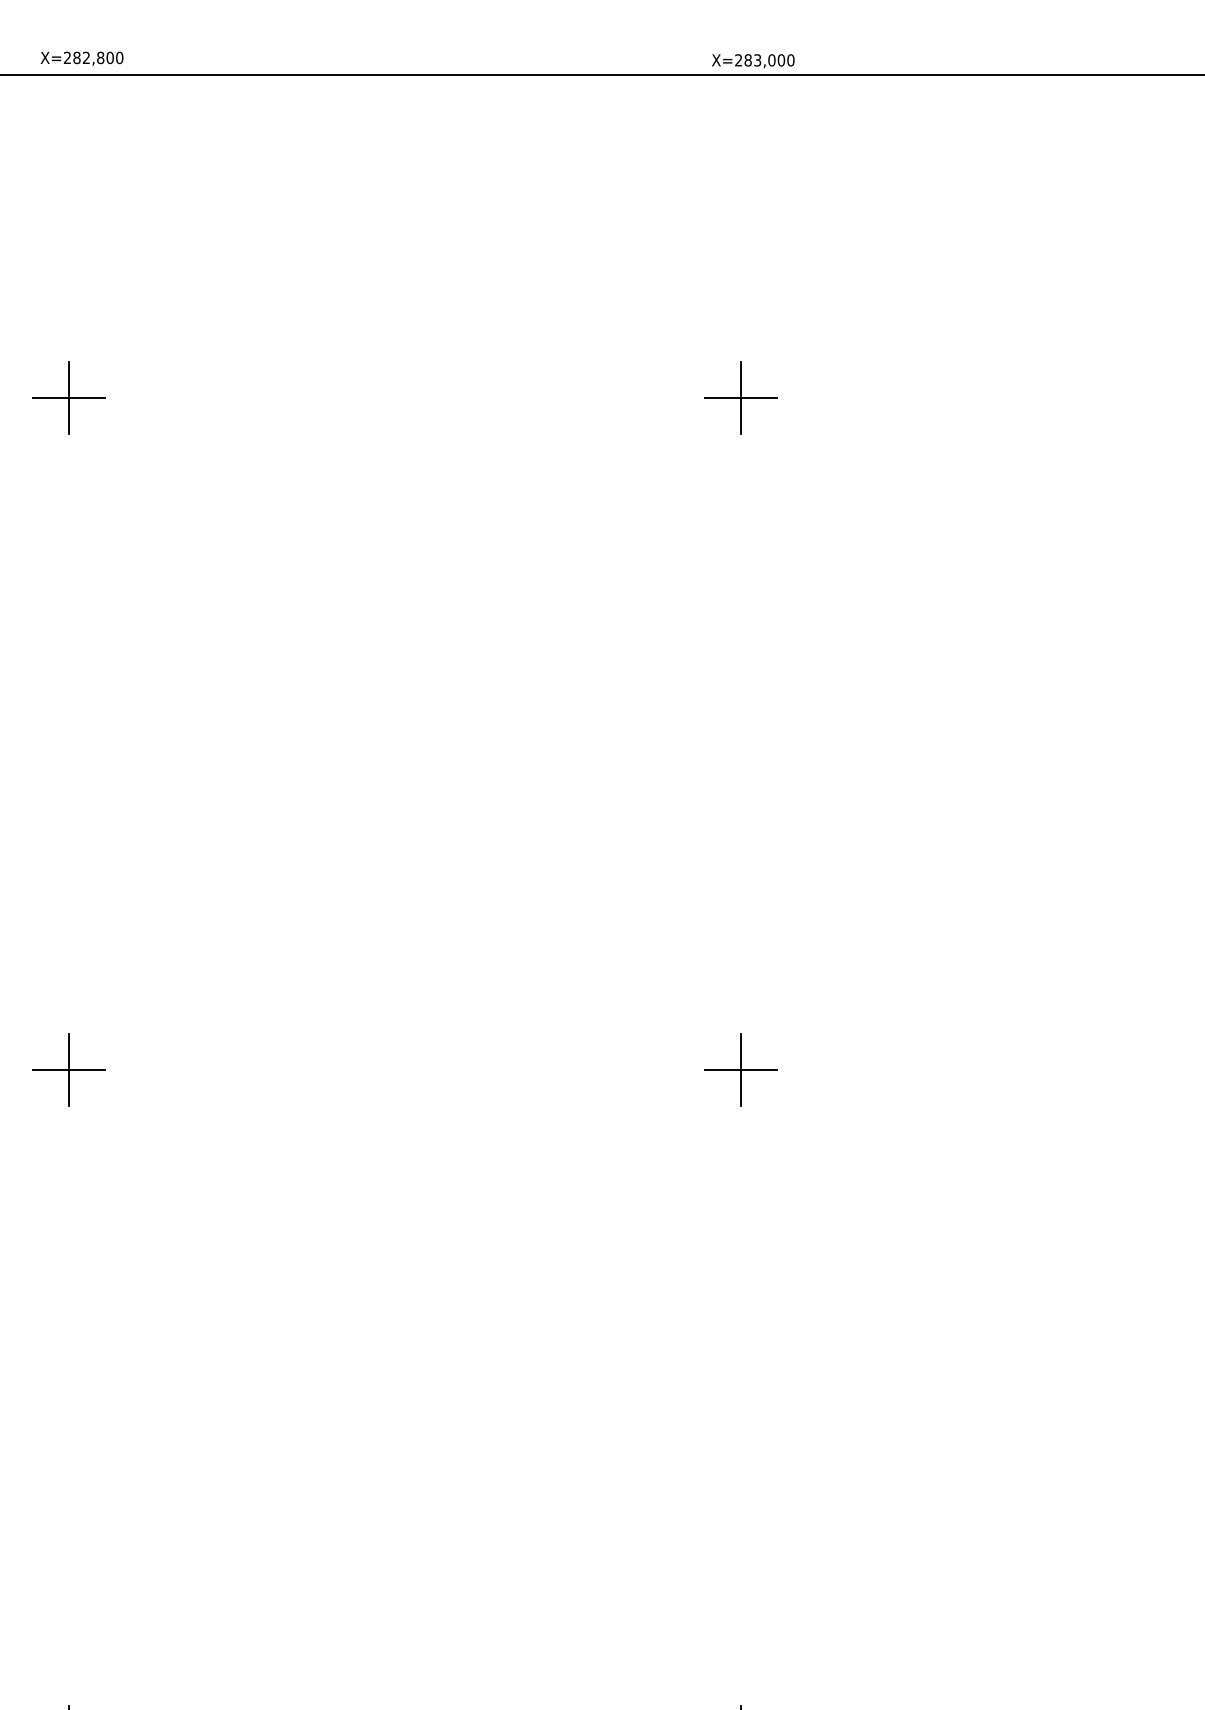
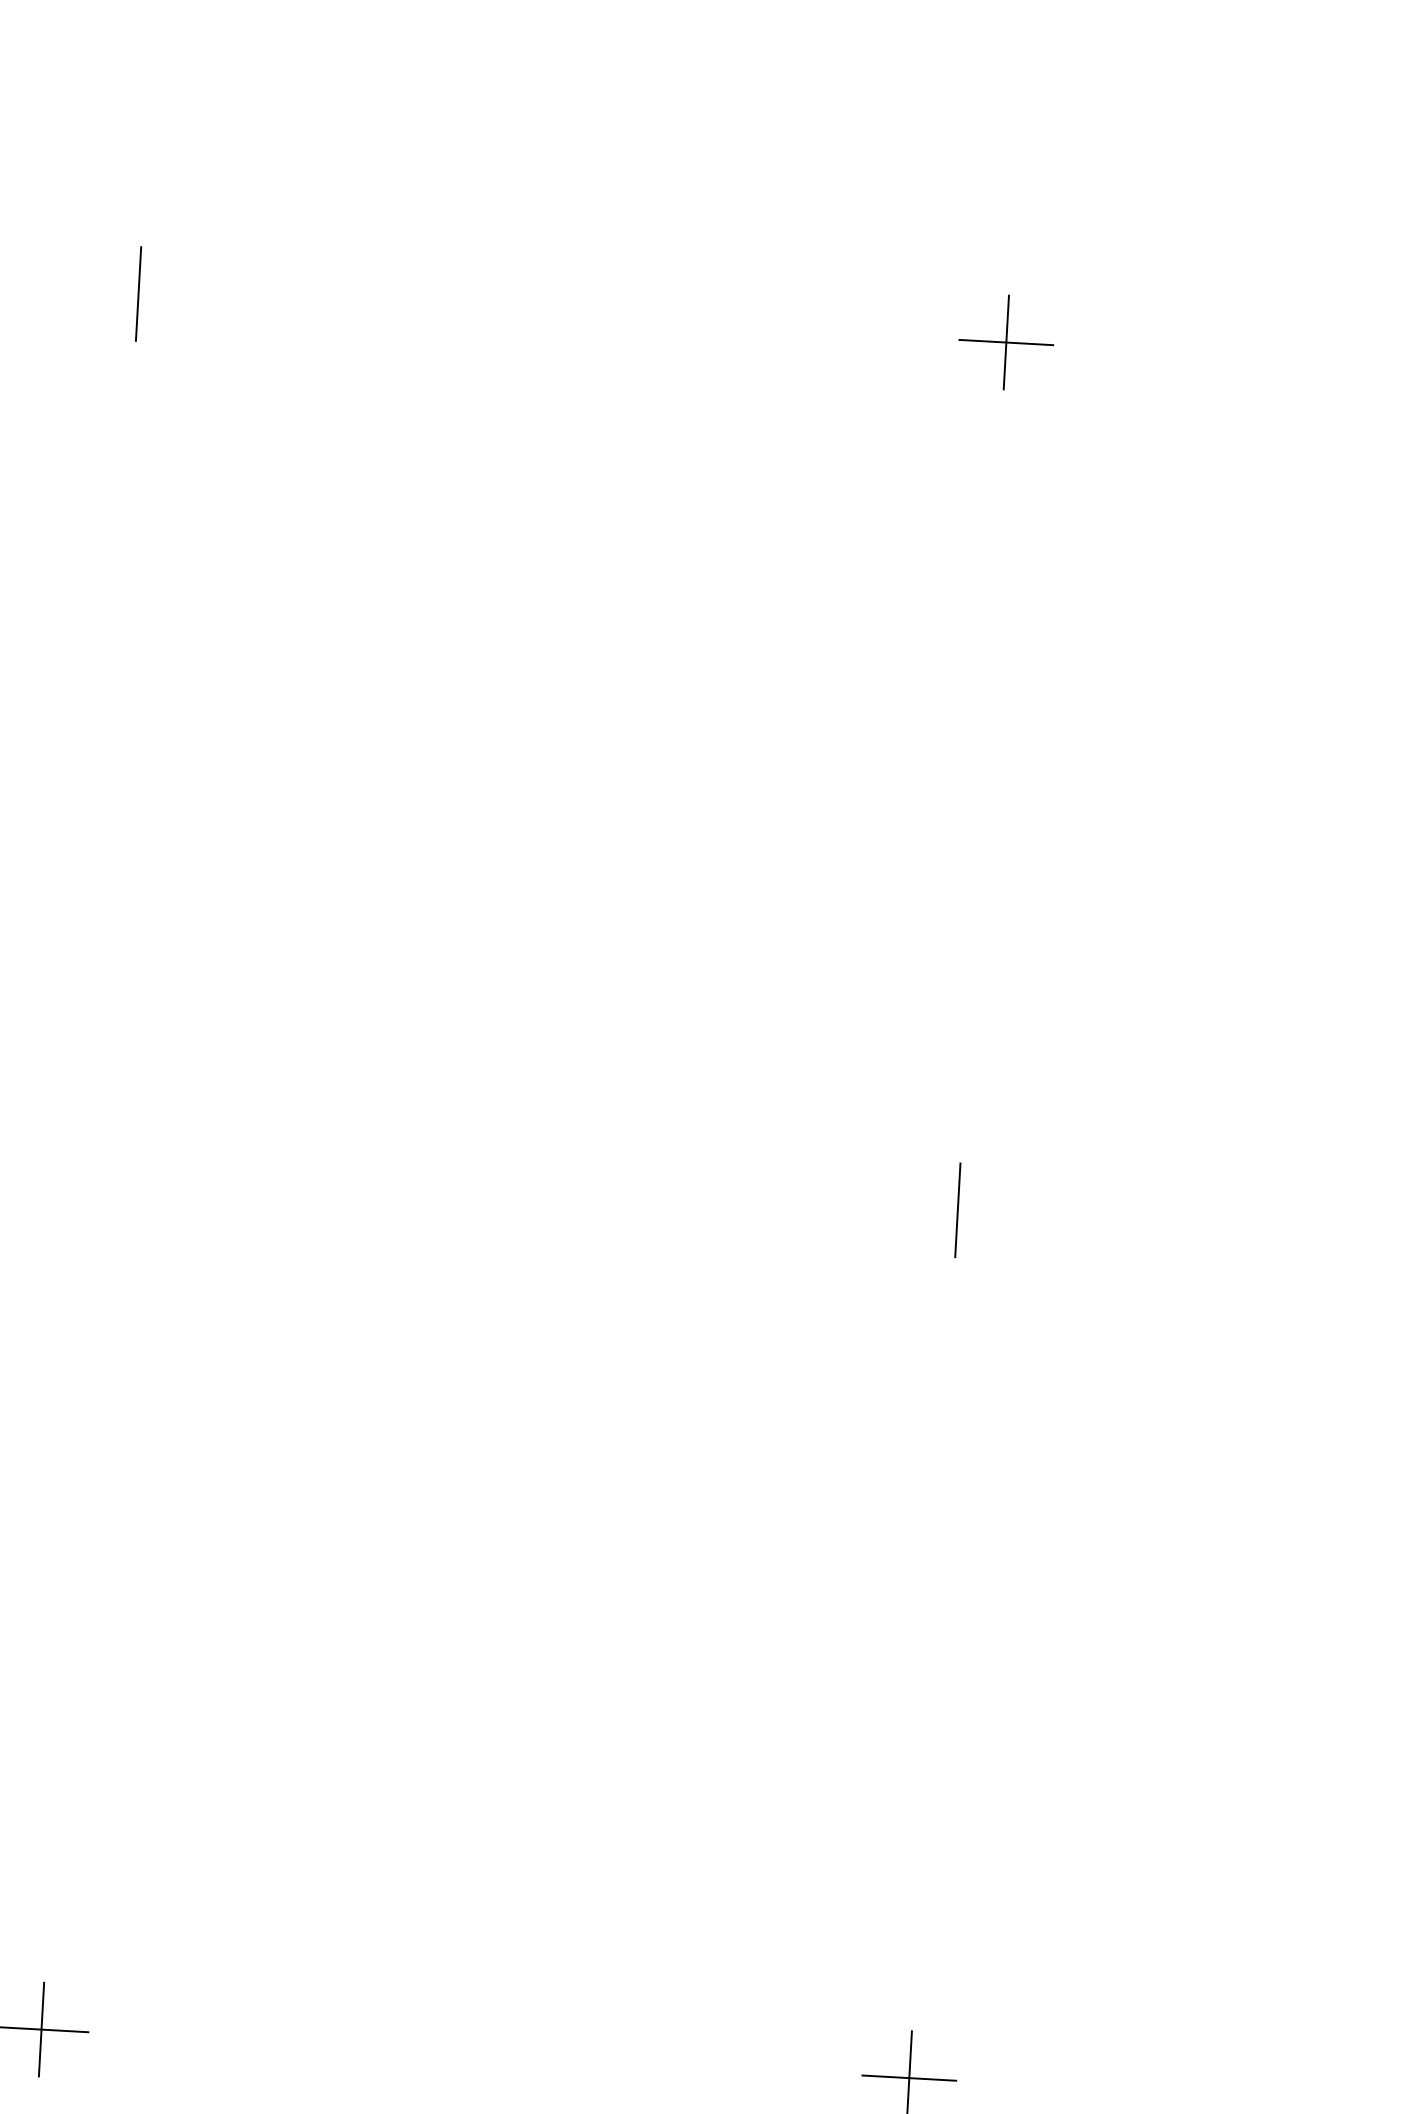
line: (68, 398) -> (137, 294), removed
part: (68, 1069) -> (89, 1161), removed
line: (740, 1069) -> (957, 1209), removed

